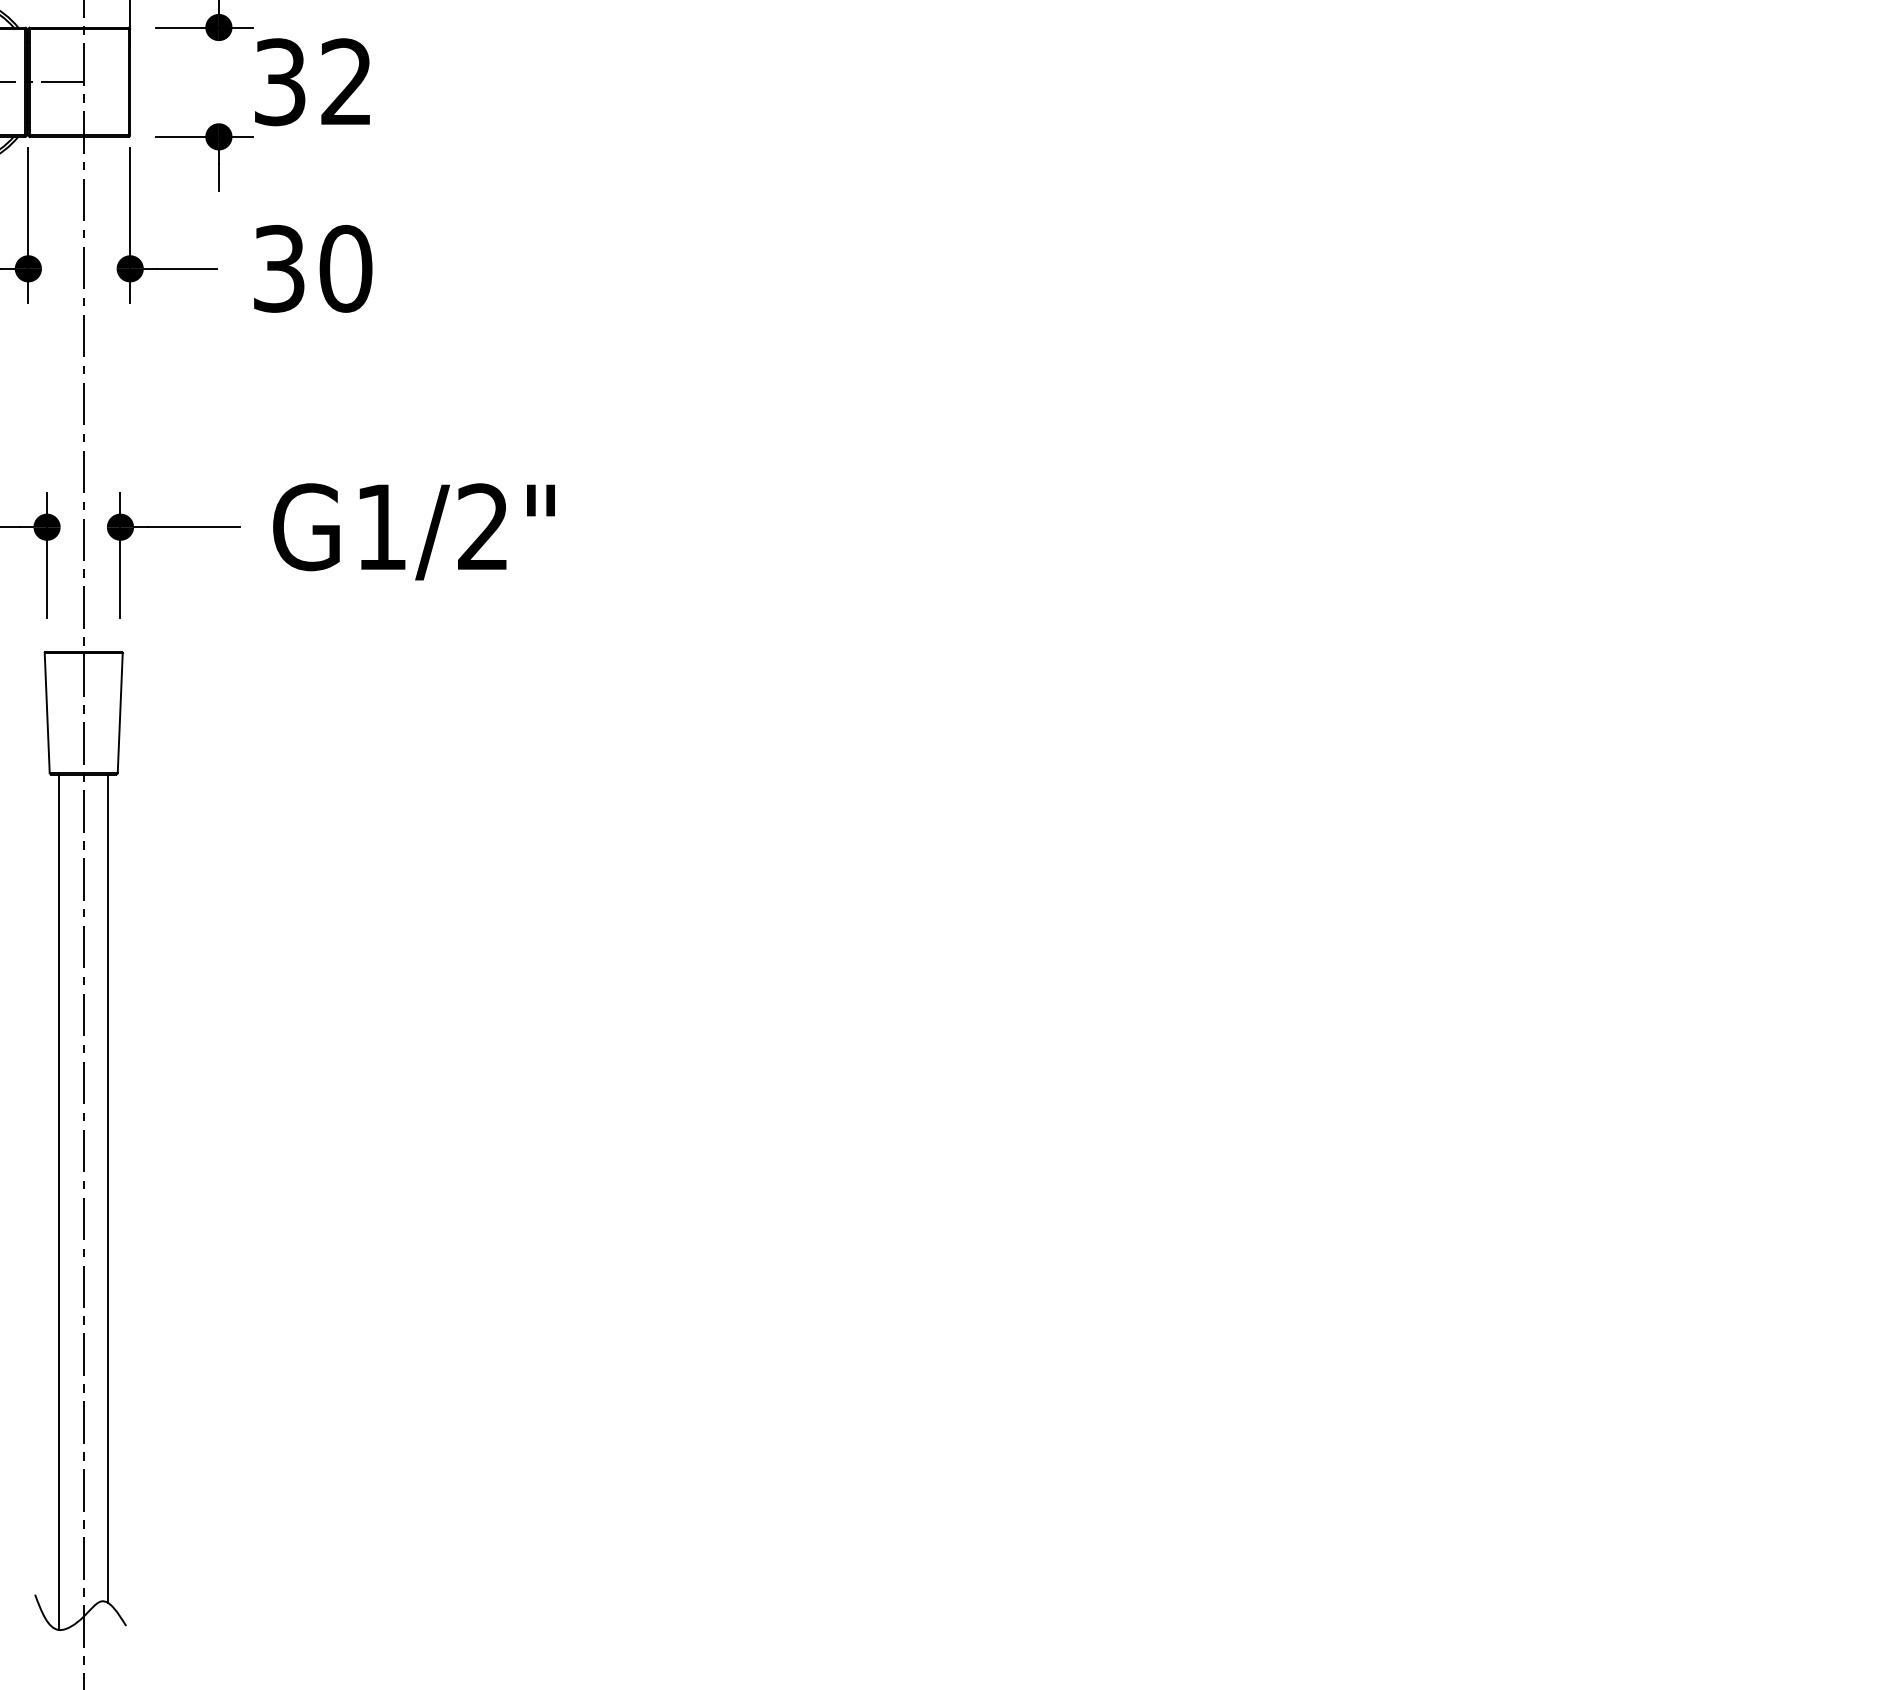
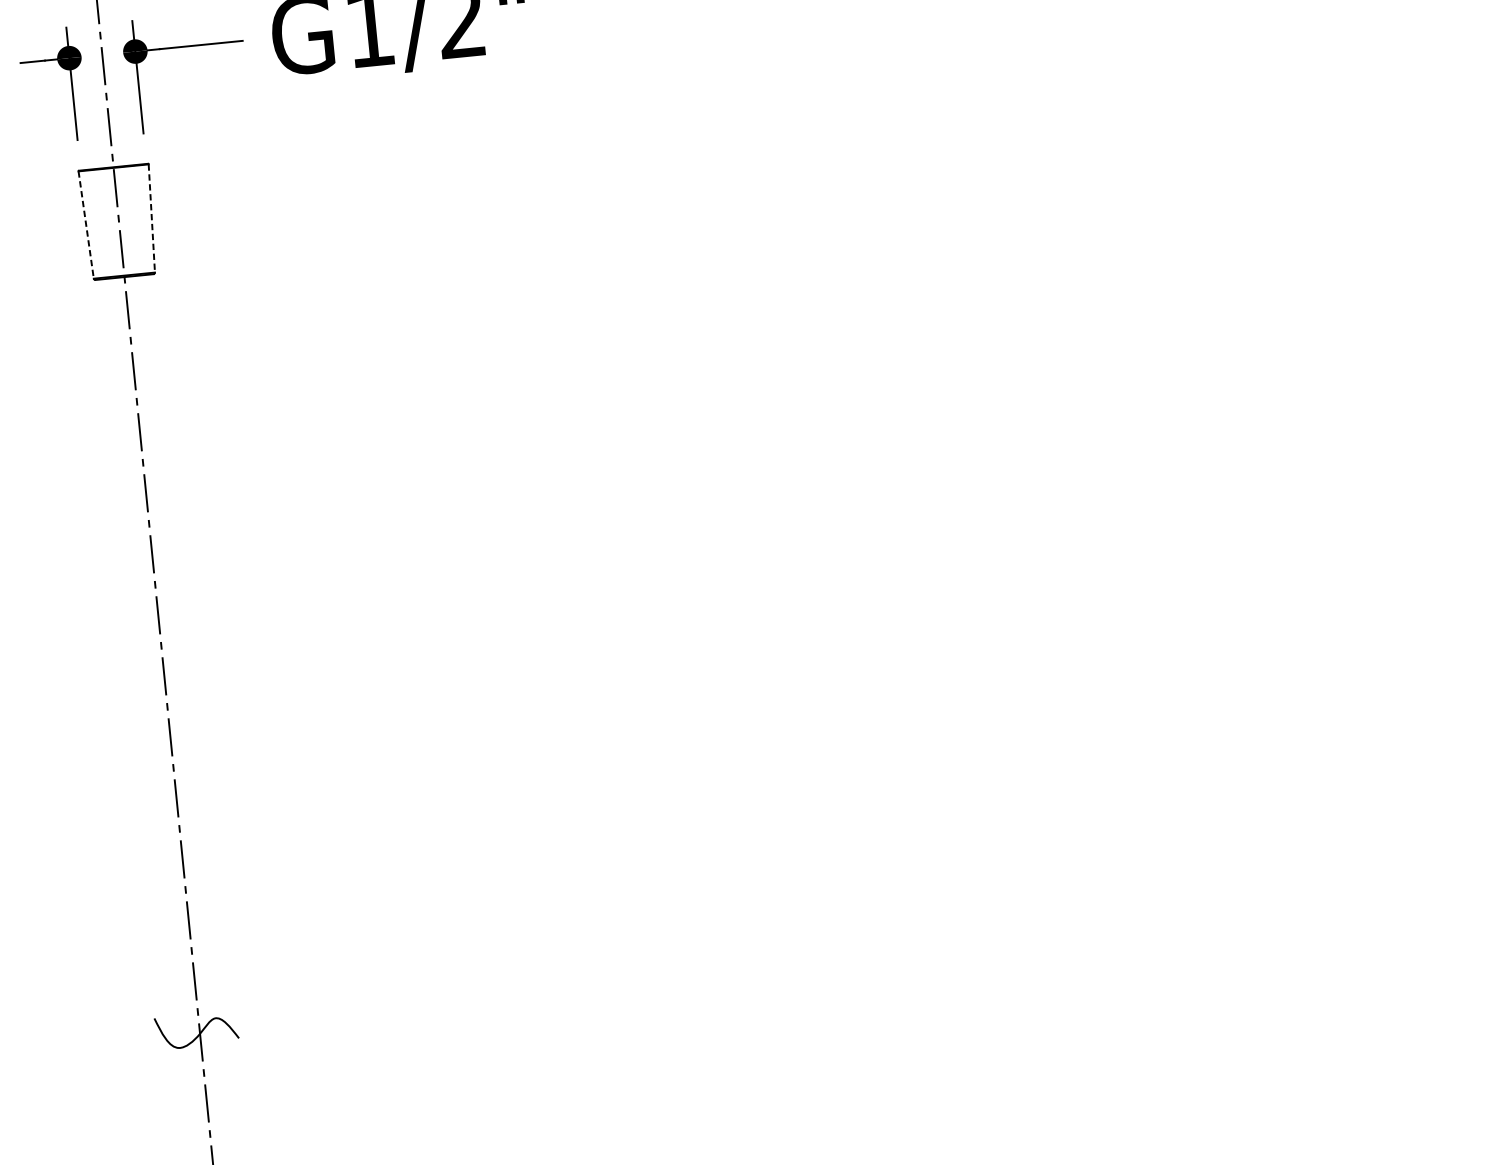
line: (47, 712) -> (86, 224), solid -> dashed
line: (120, 712) -> (152, 218), solid -> dashed
line: (108, 1188) -> (183, 646), removed
line: (59, 1202) -> (141, 663), removed

